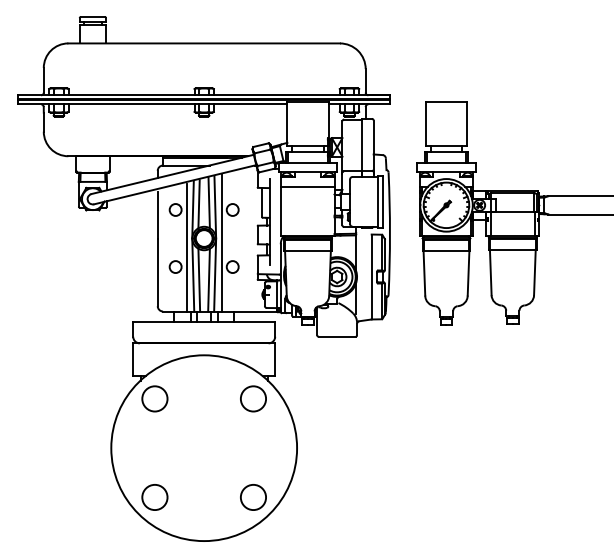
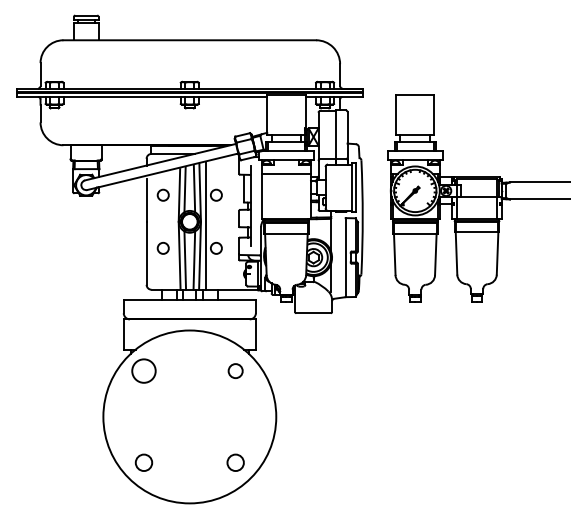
line: (186, 247) -> (173, 230), removed
circle: (253, 398) -> (235, 370), size x0.6
circle: (154, 497) -> (143, 462), size x0.7
circle: (253, 497) -> (235, 462), size x0.7

